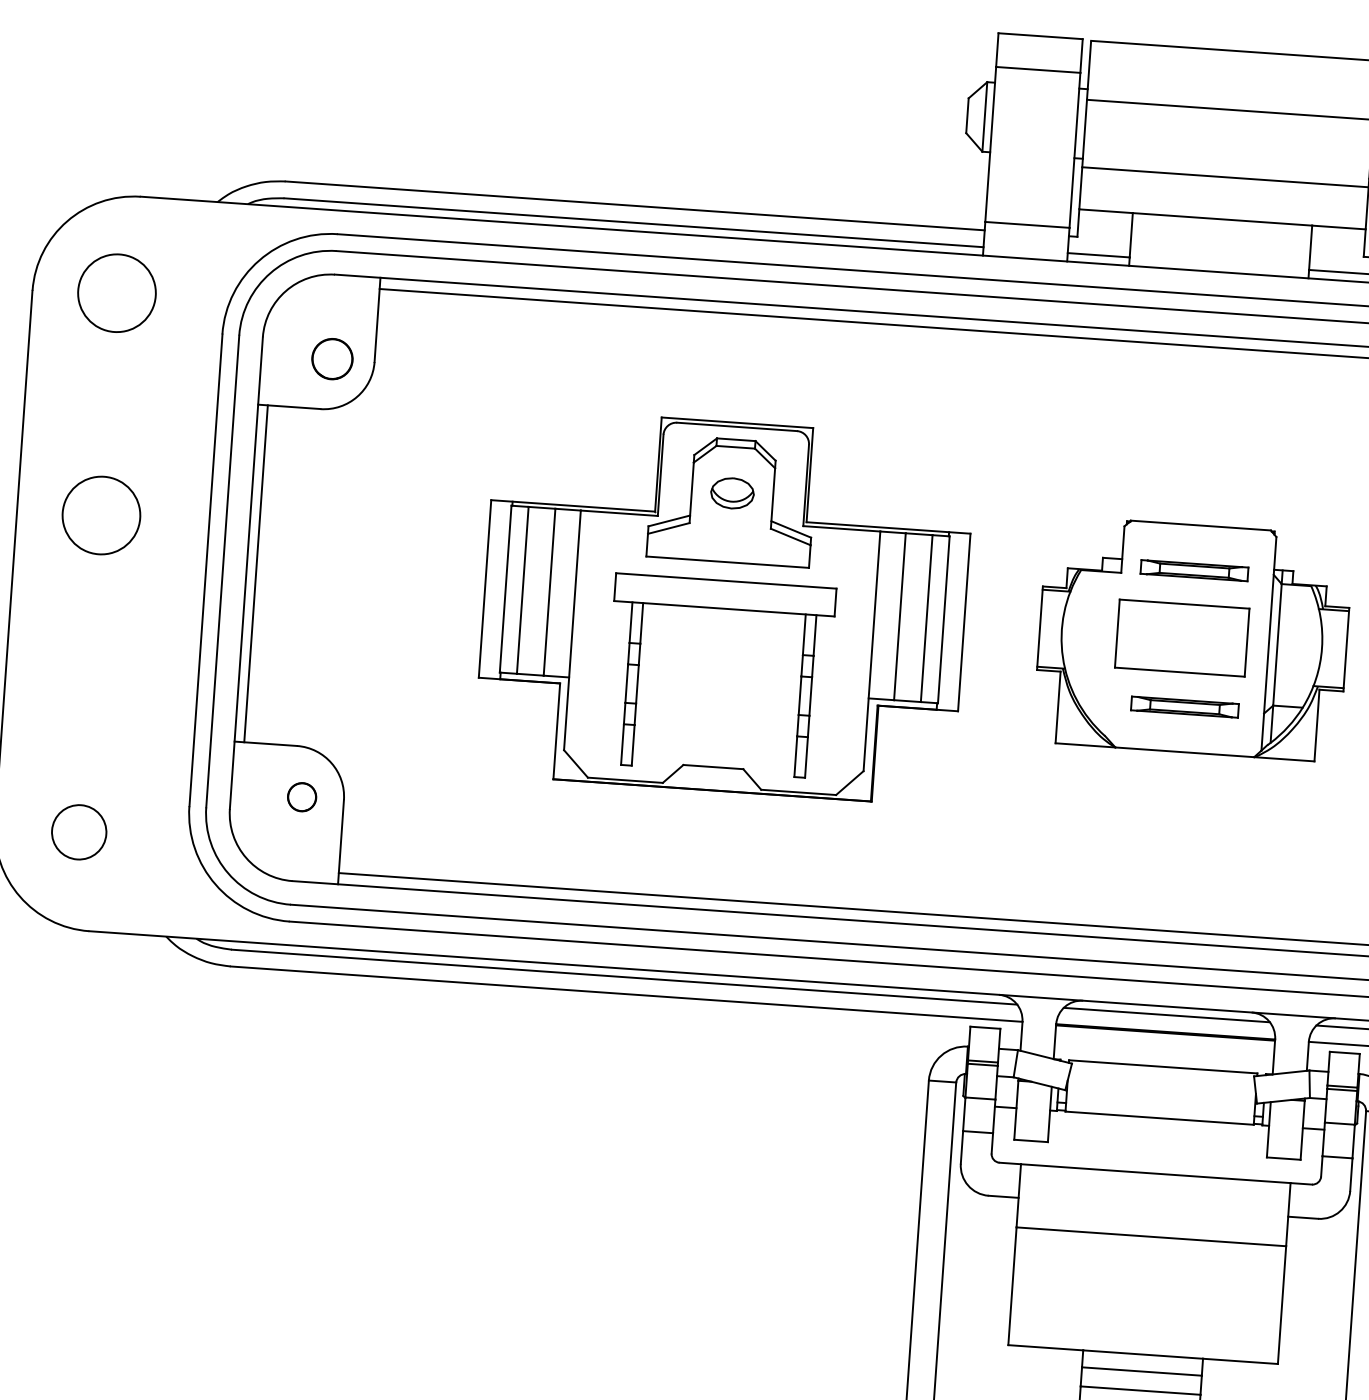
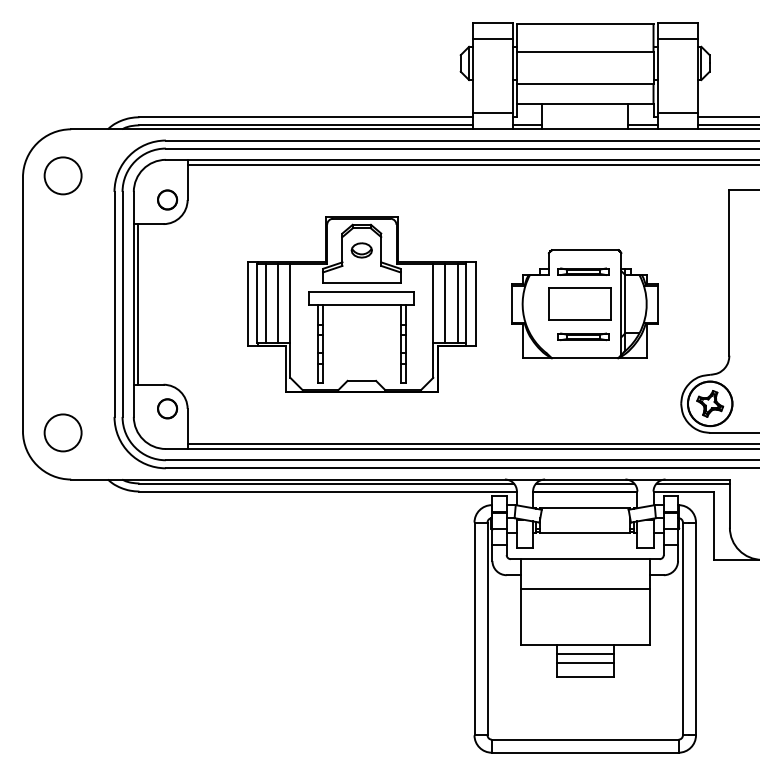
circle: (100, 514) -> (62, 281), removed
circle: (301, 796) -> (167, 408), size x1.43
circle: (78, 831) -> (62, 432), size x1.43

